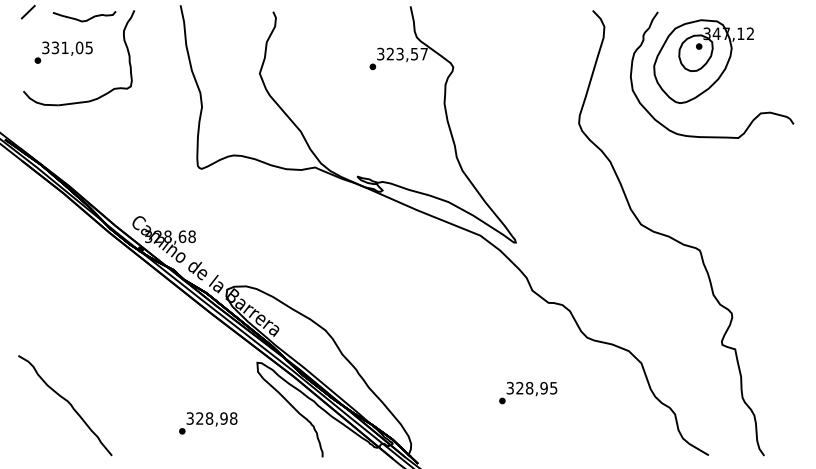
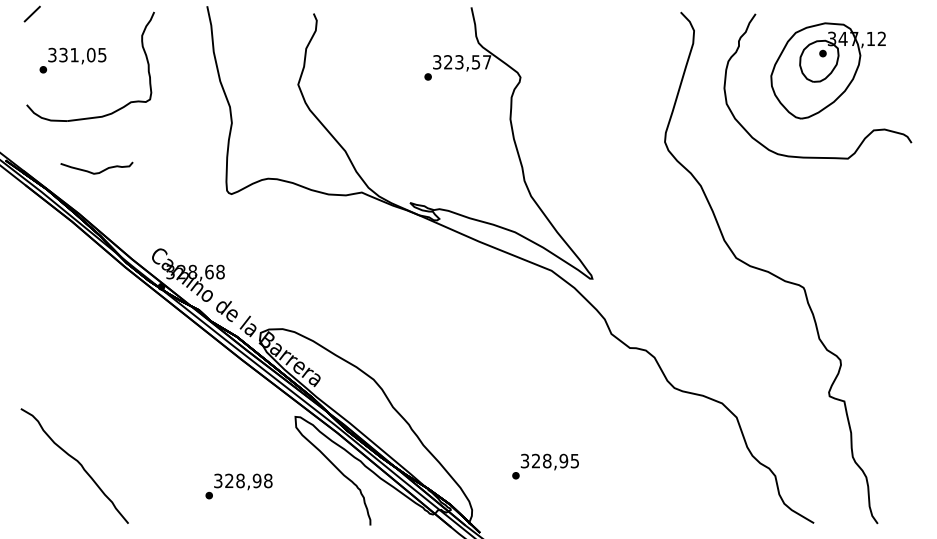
curve: (86, 19) -> (99, 171), moved
part: (703, 61) -> (827, 70), moved
text: (528, 392) -> (545, 466), moved

